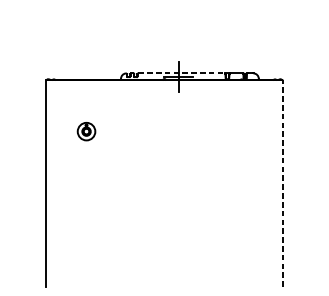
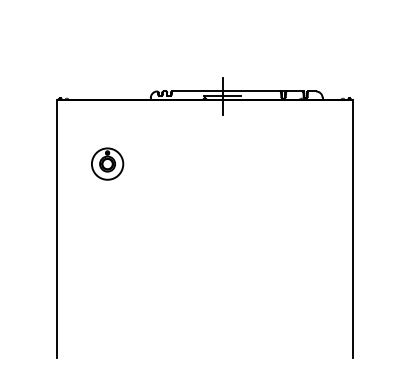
line: (181, 73) -> (226, 91), dashed -> solid
part: (86, 131) -> (107, 163), size x1.43
line: (282, 183) -> (352, 228), dashed -> solid

